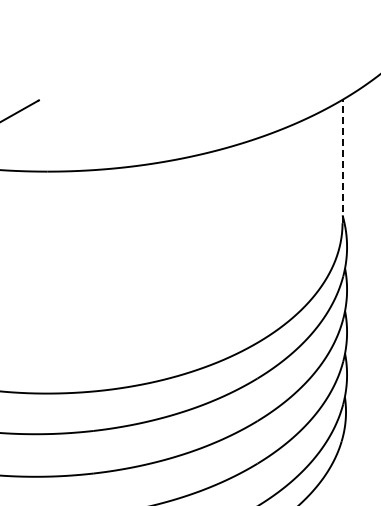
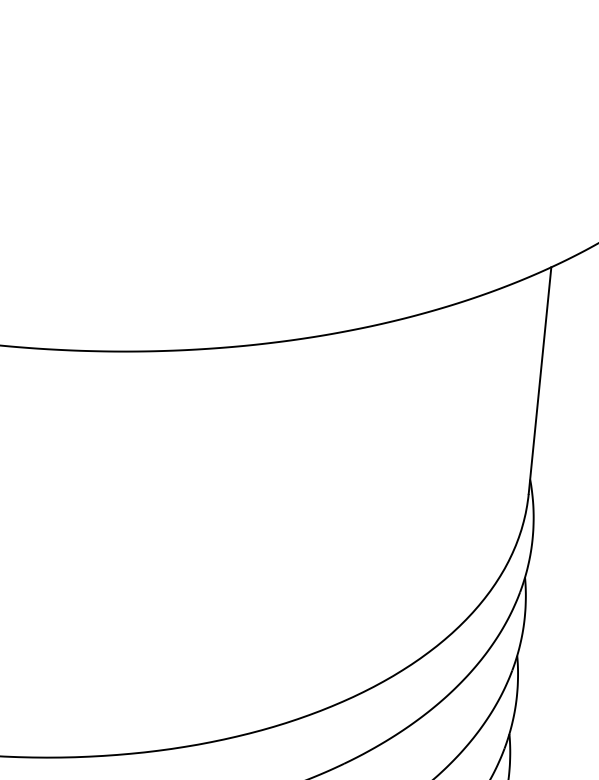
line: (342, 161) -> (539, 380), dashed -> solid

